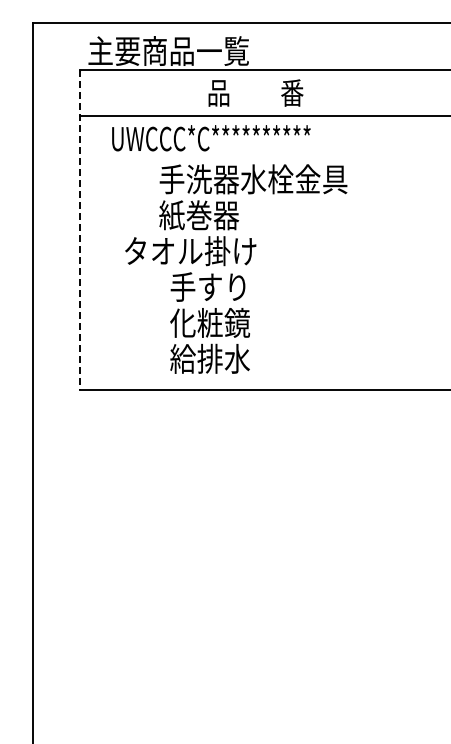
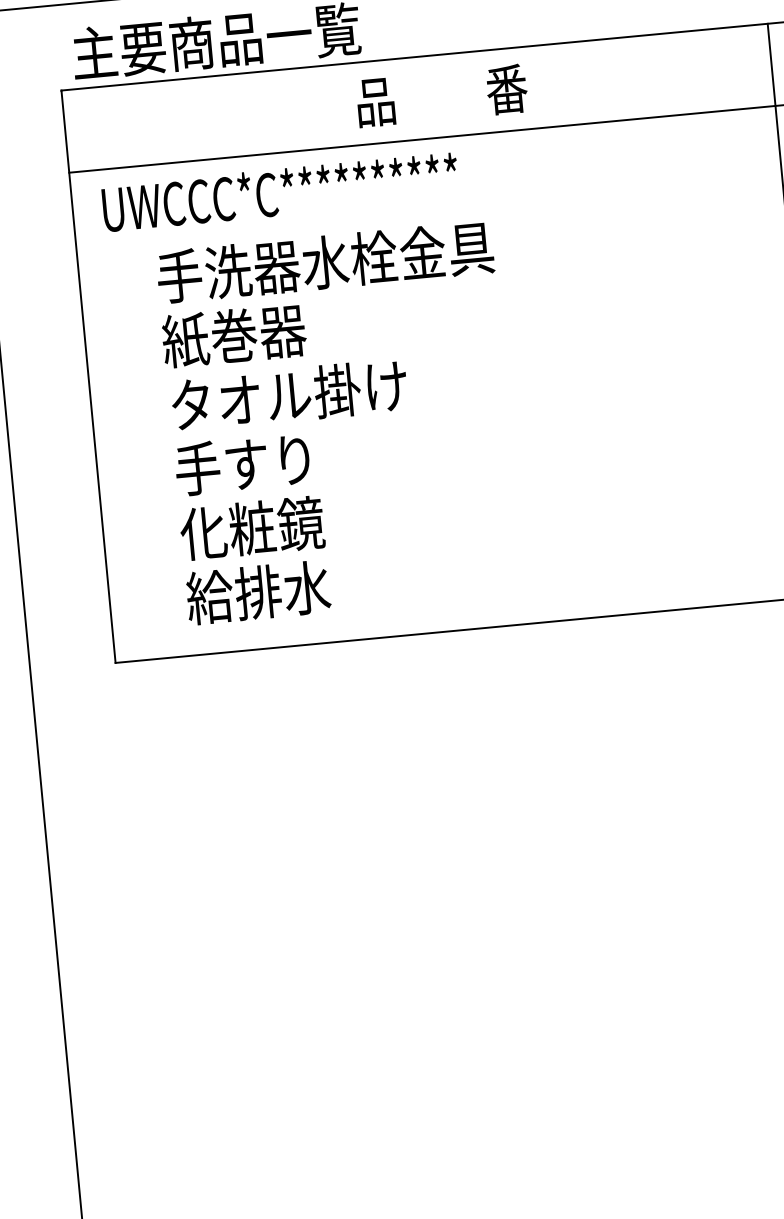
text: (255, 92) -> (441, 94), moved
text: (211, 138) -> (280, 192), moved
text: (253, 197) -> (328, 294), moved
line: (80, 230) -> (89, 377), dashed -> solid
text: (209, 322) -> (251, 527), moved

